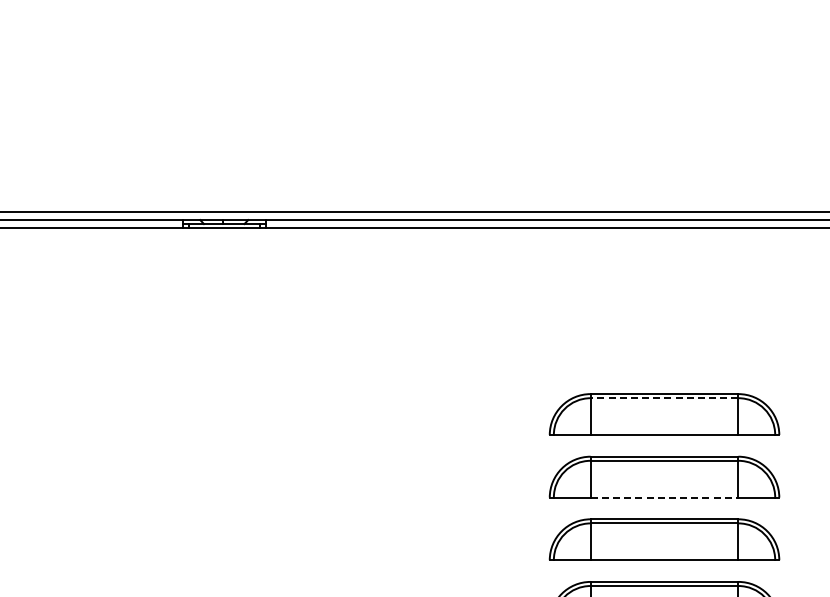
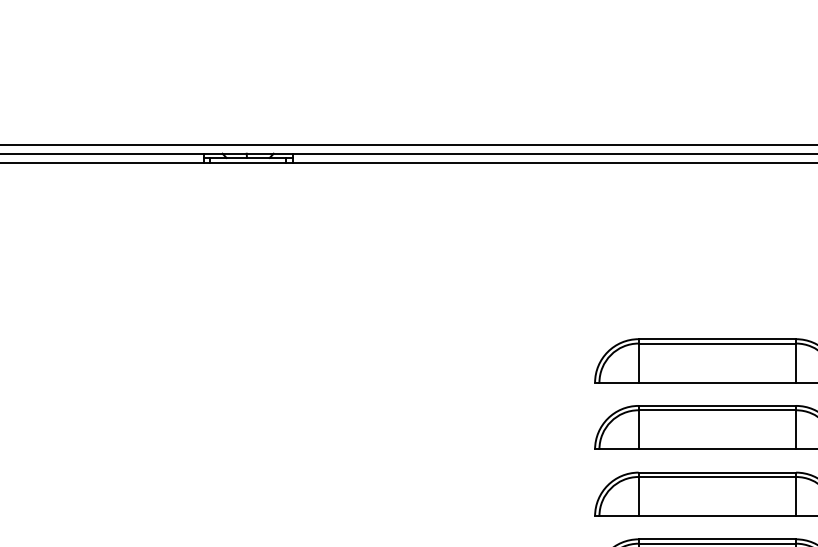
line: (664, 398) -> (717, 343), dashed -> solid
line: (664, 497) -> (717, 449), dashed -> solid

